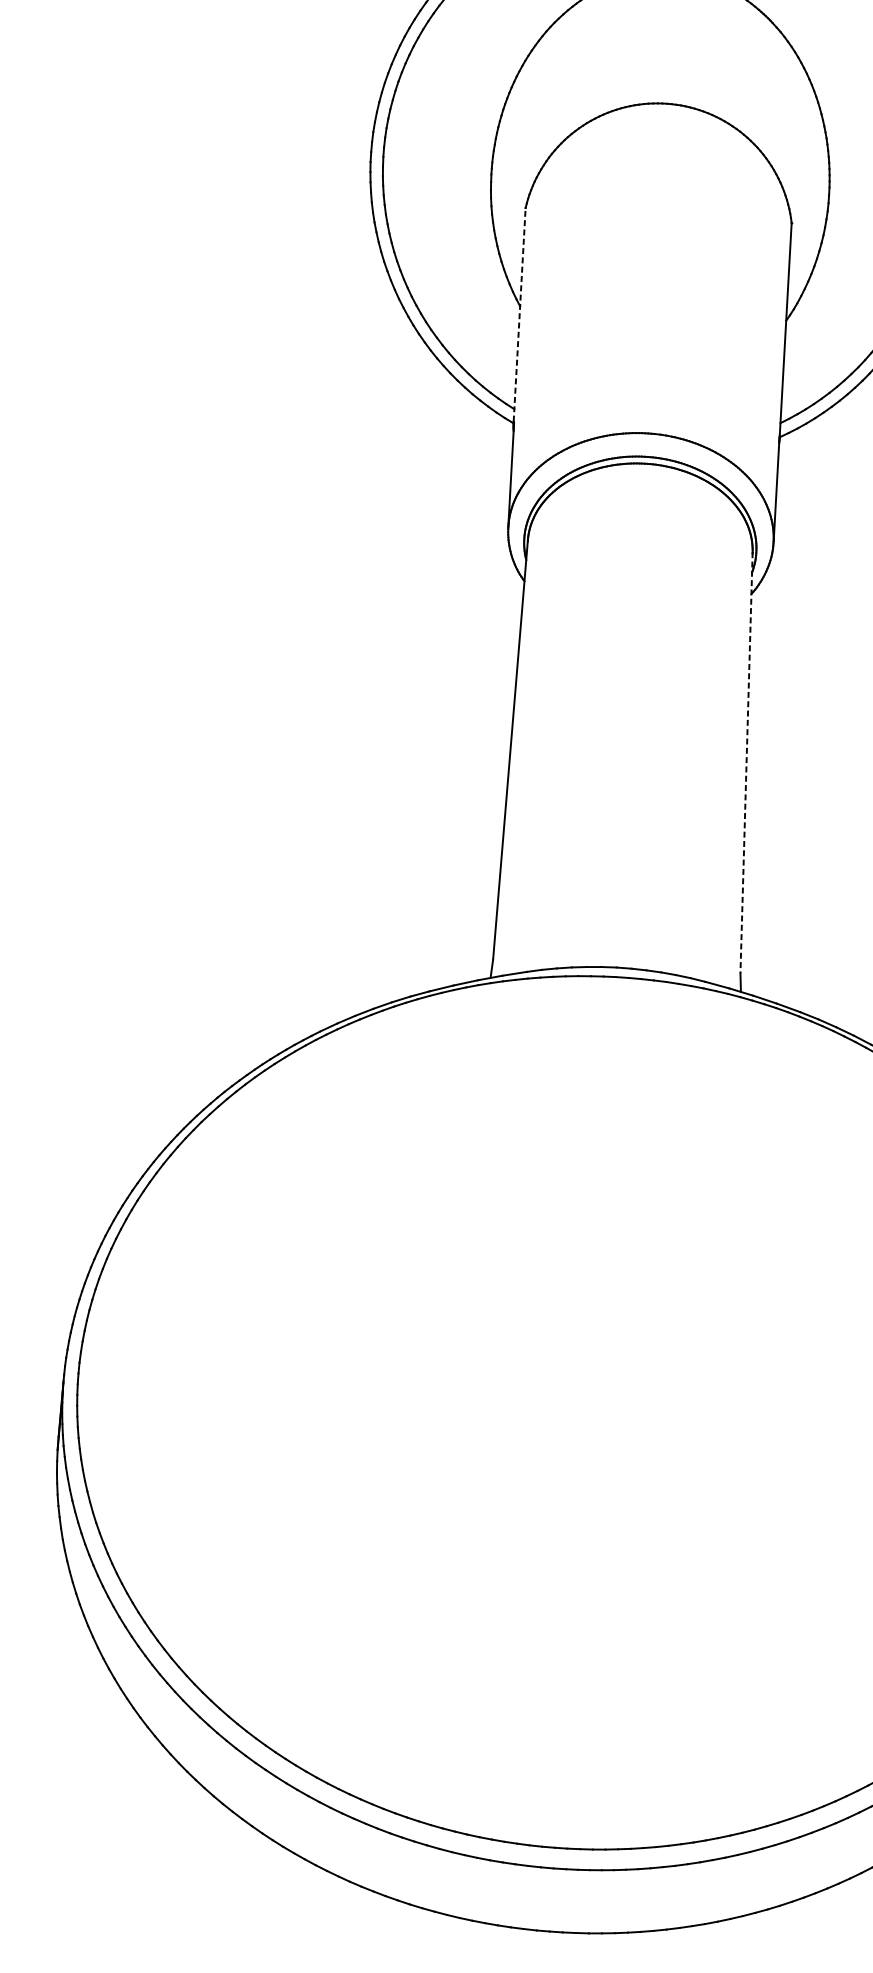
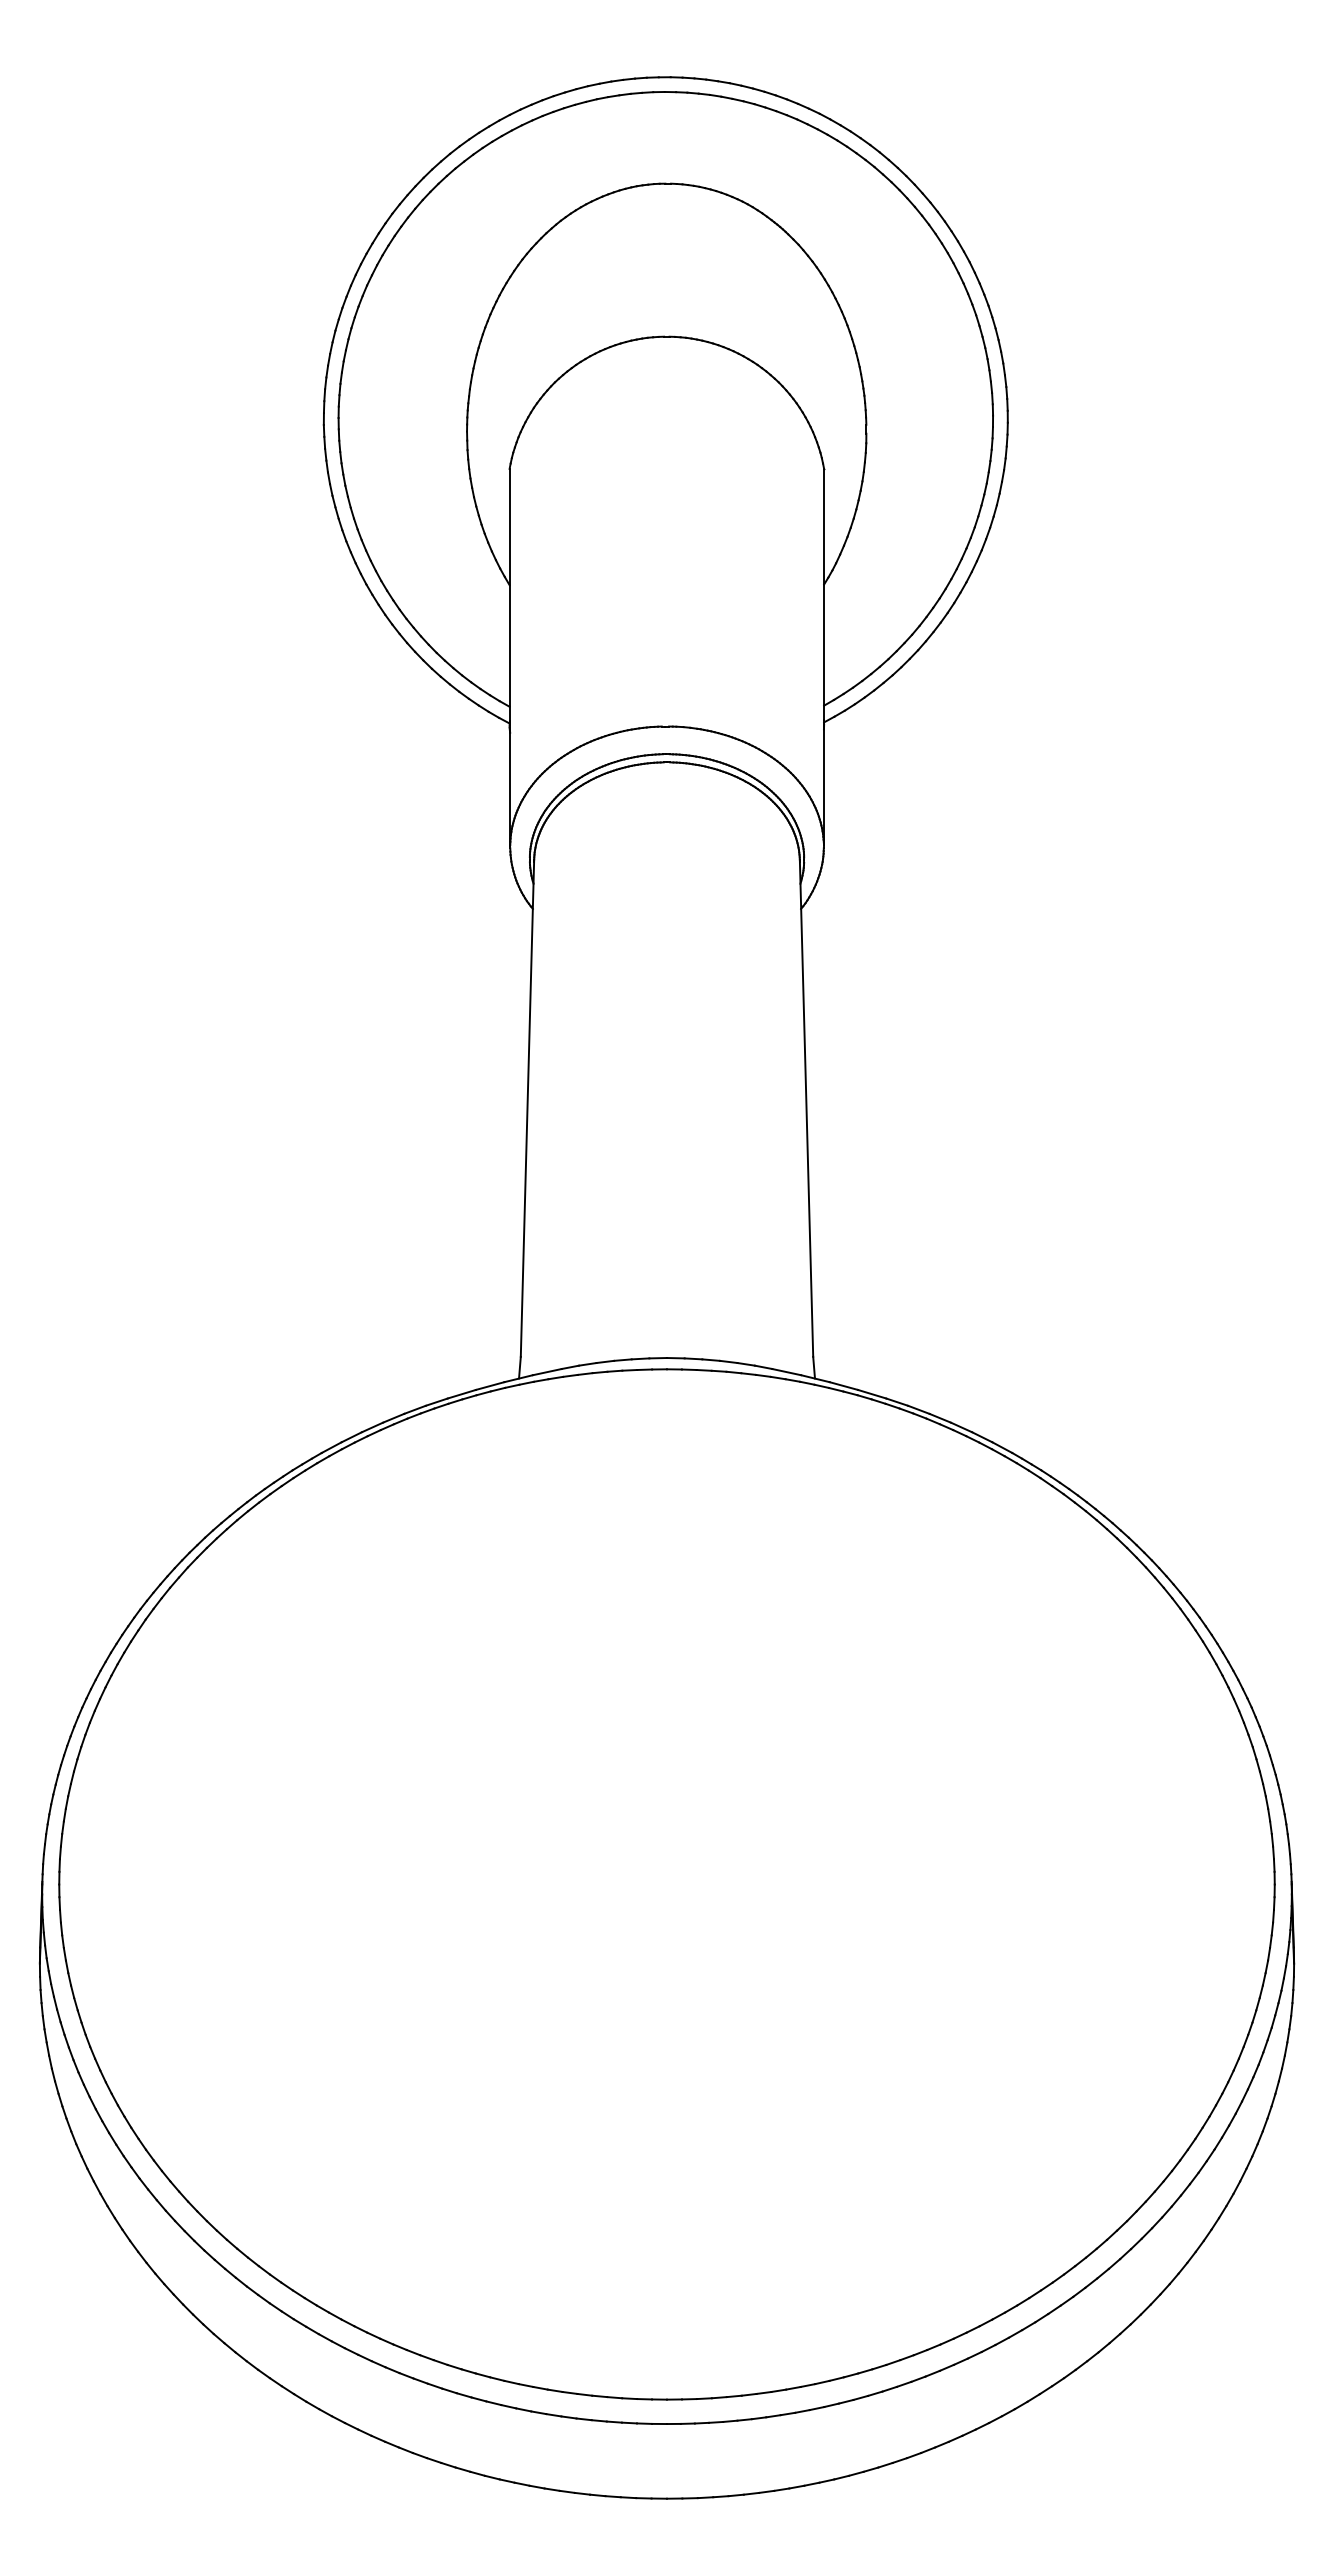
line: (519, 314) -> (509, 594), dashed -> solid
line: (746, 763) -> (806, 1108), dashed -> solid

